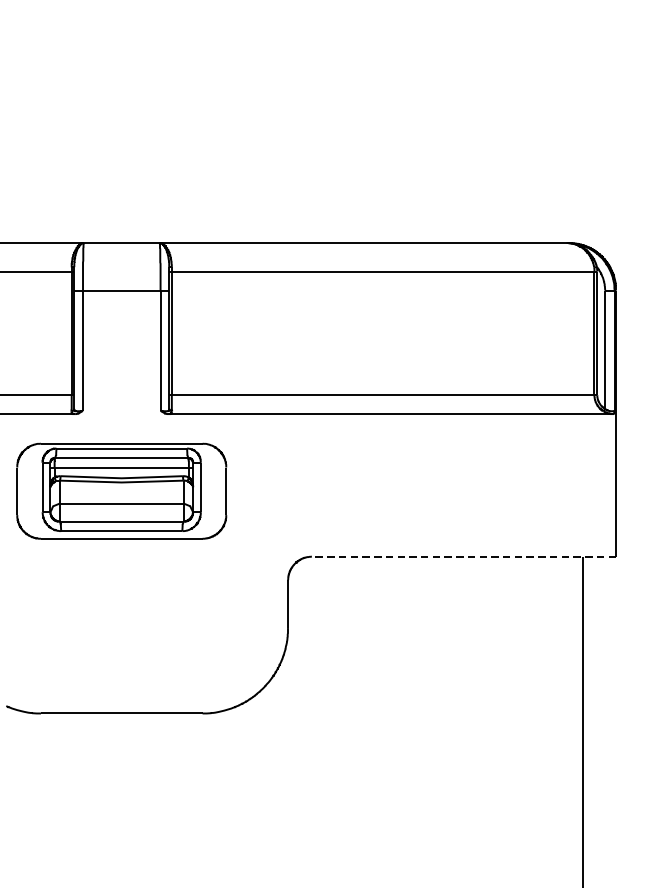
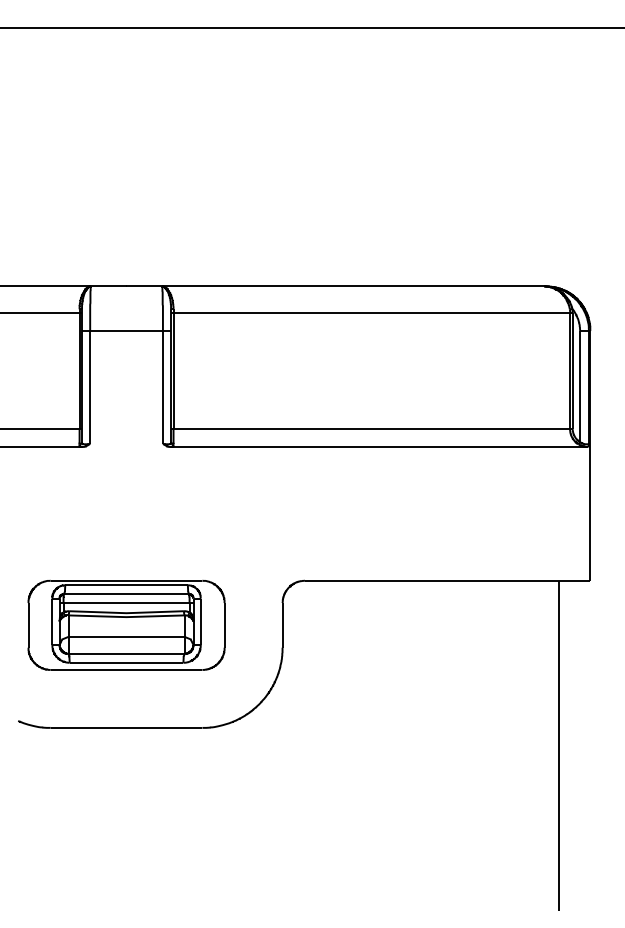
part: (121, 490) -> (126, 624), moved
line: (463, 556) -> (447, 580), dashed -> solid

